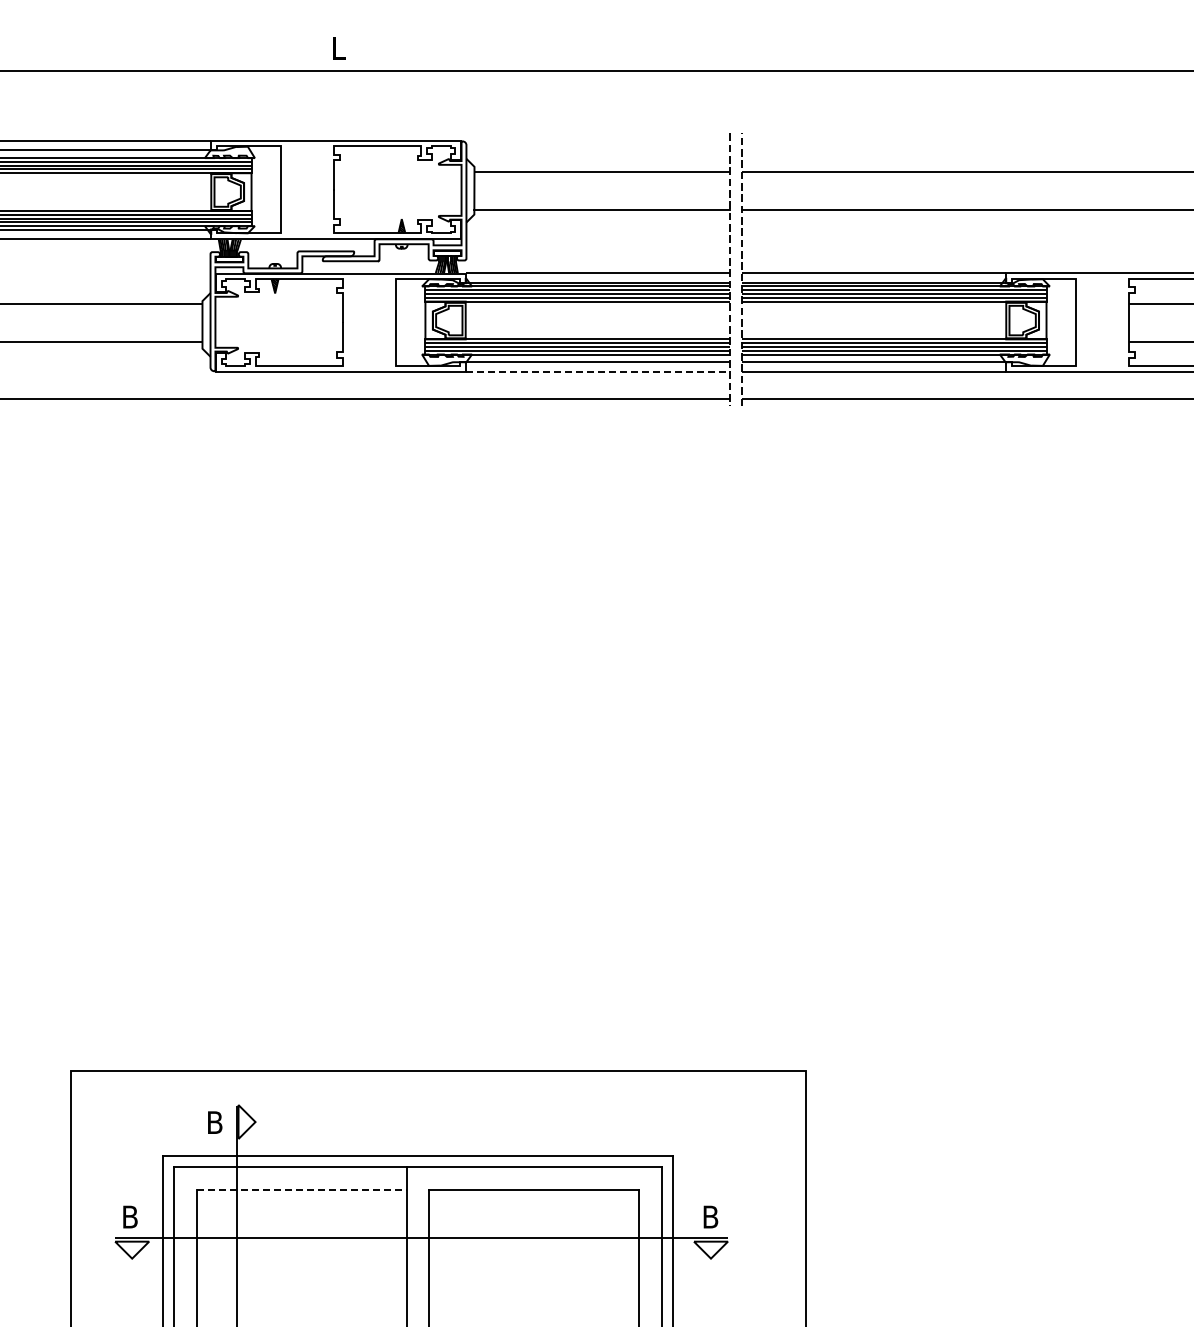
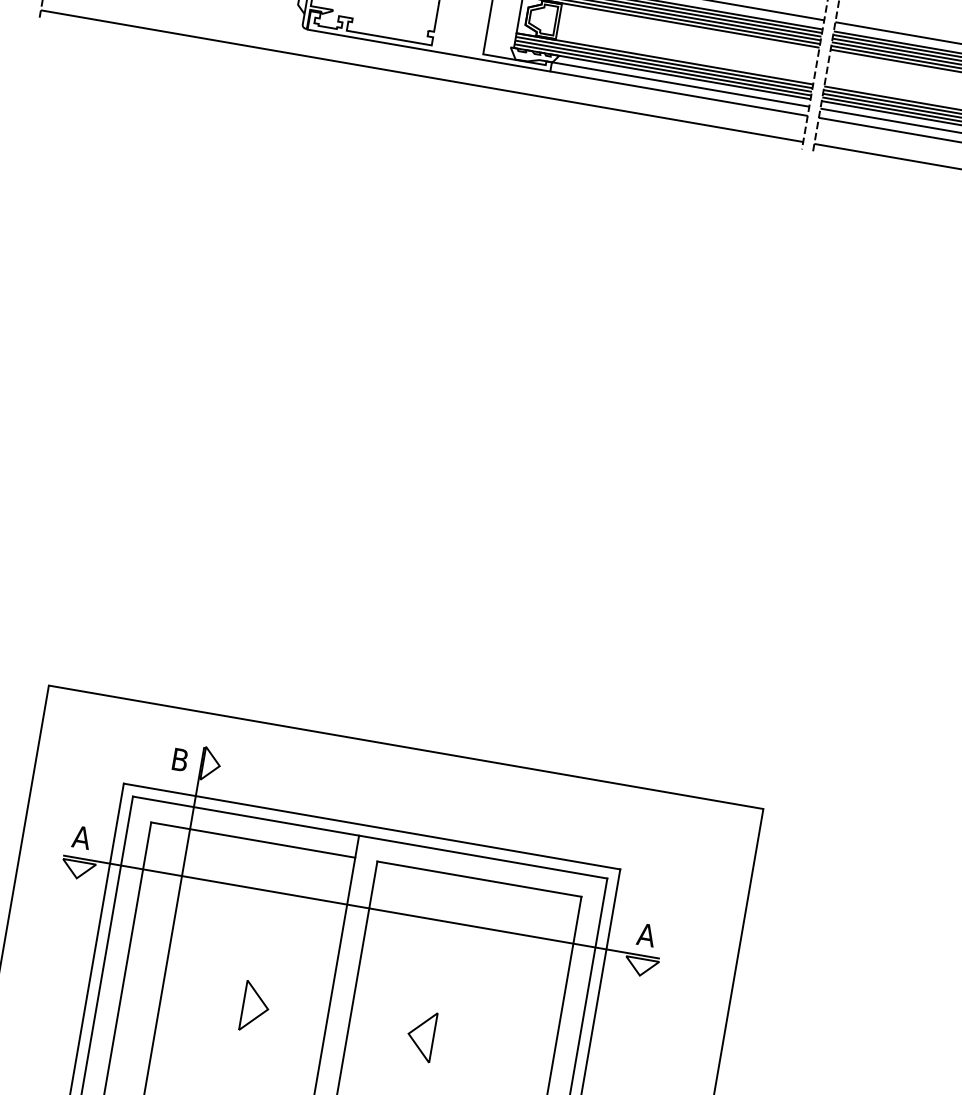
line: (598, 371) -> (679, 93), dashed -> solid
line: (301, 1190) -> (252, 840), dashed -> solid
text: (130, 1216) -> (82, 837), B -> A
text: (710, 1216) -> (646, 934), B -> A

